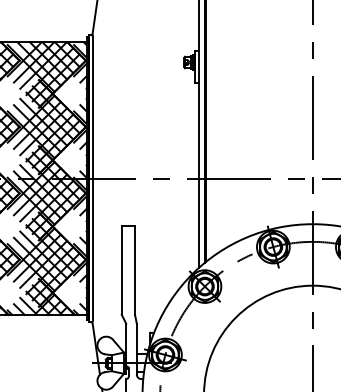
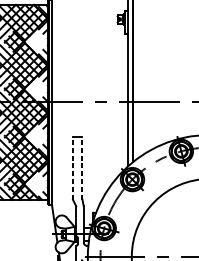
line: (121, 270) -> (72, 168), solid -> dashed
line: (135, 270) -> (82, 168), solid -> dashed

